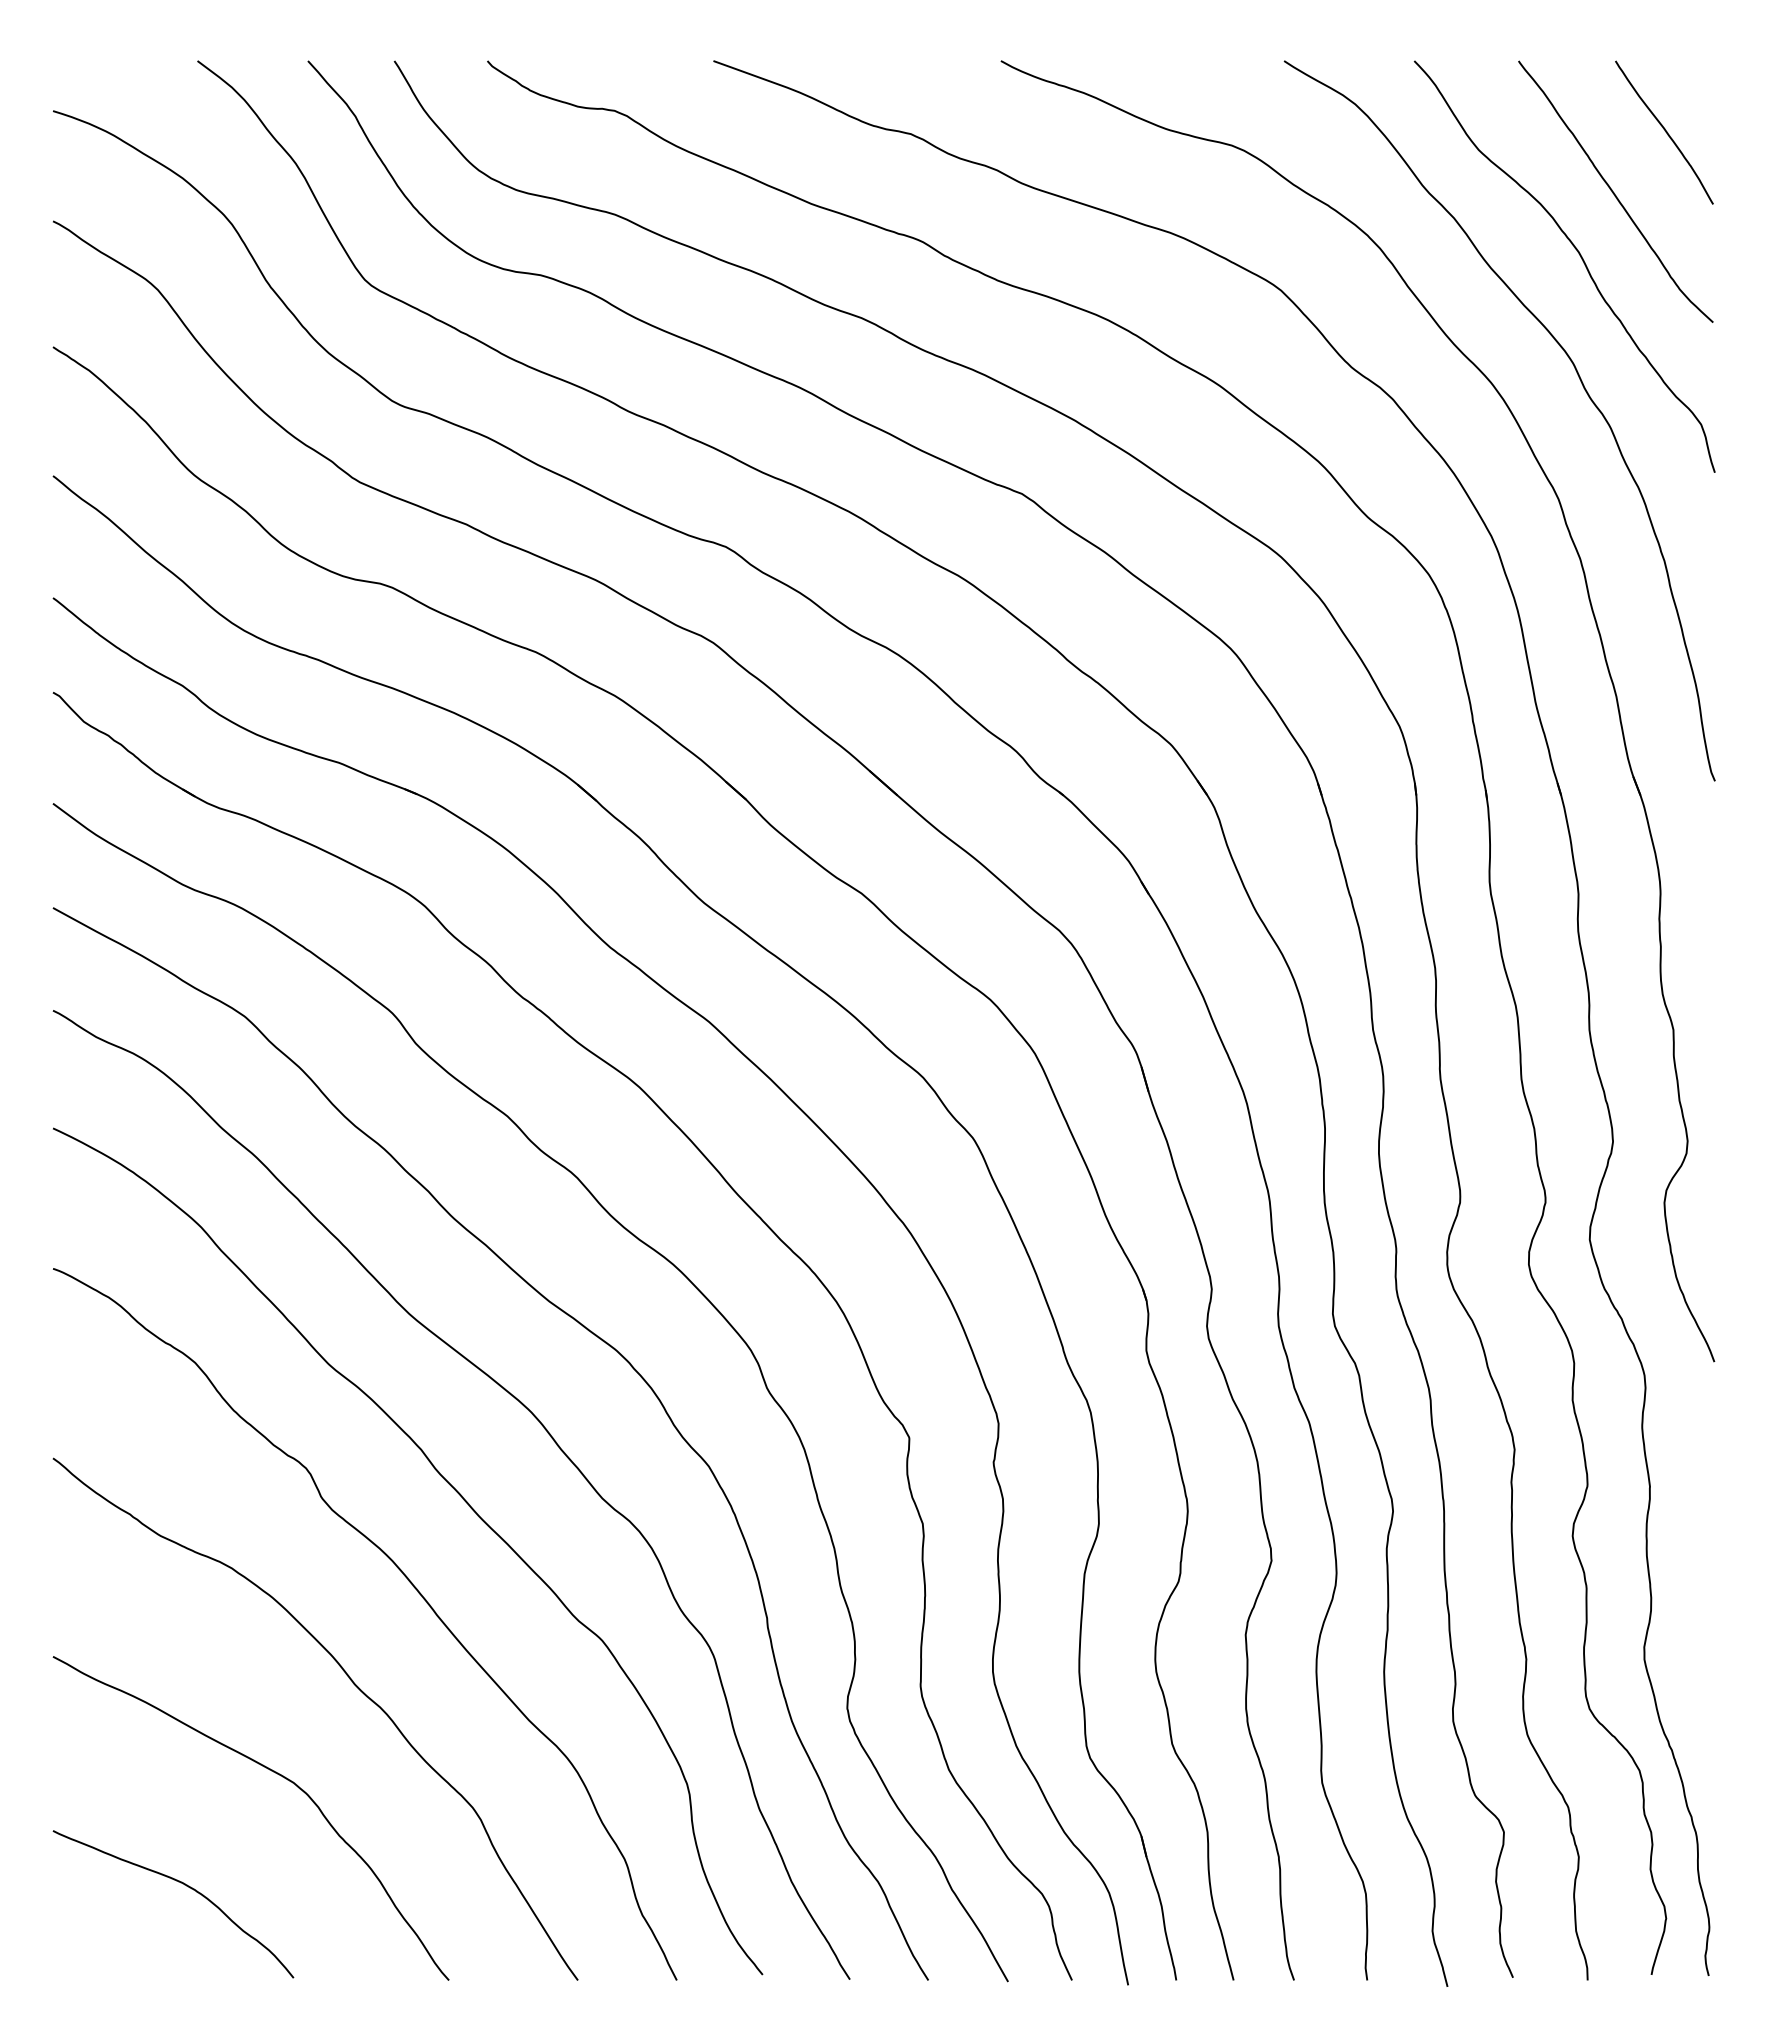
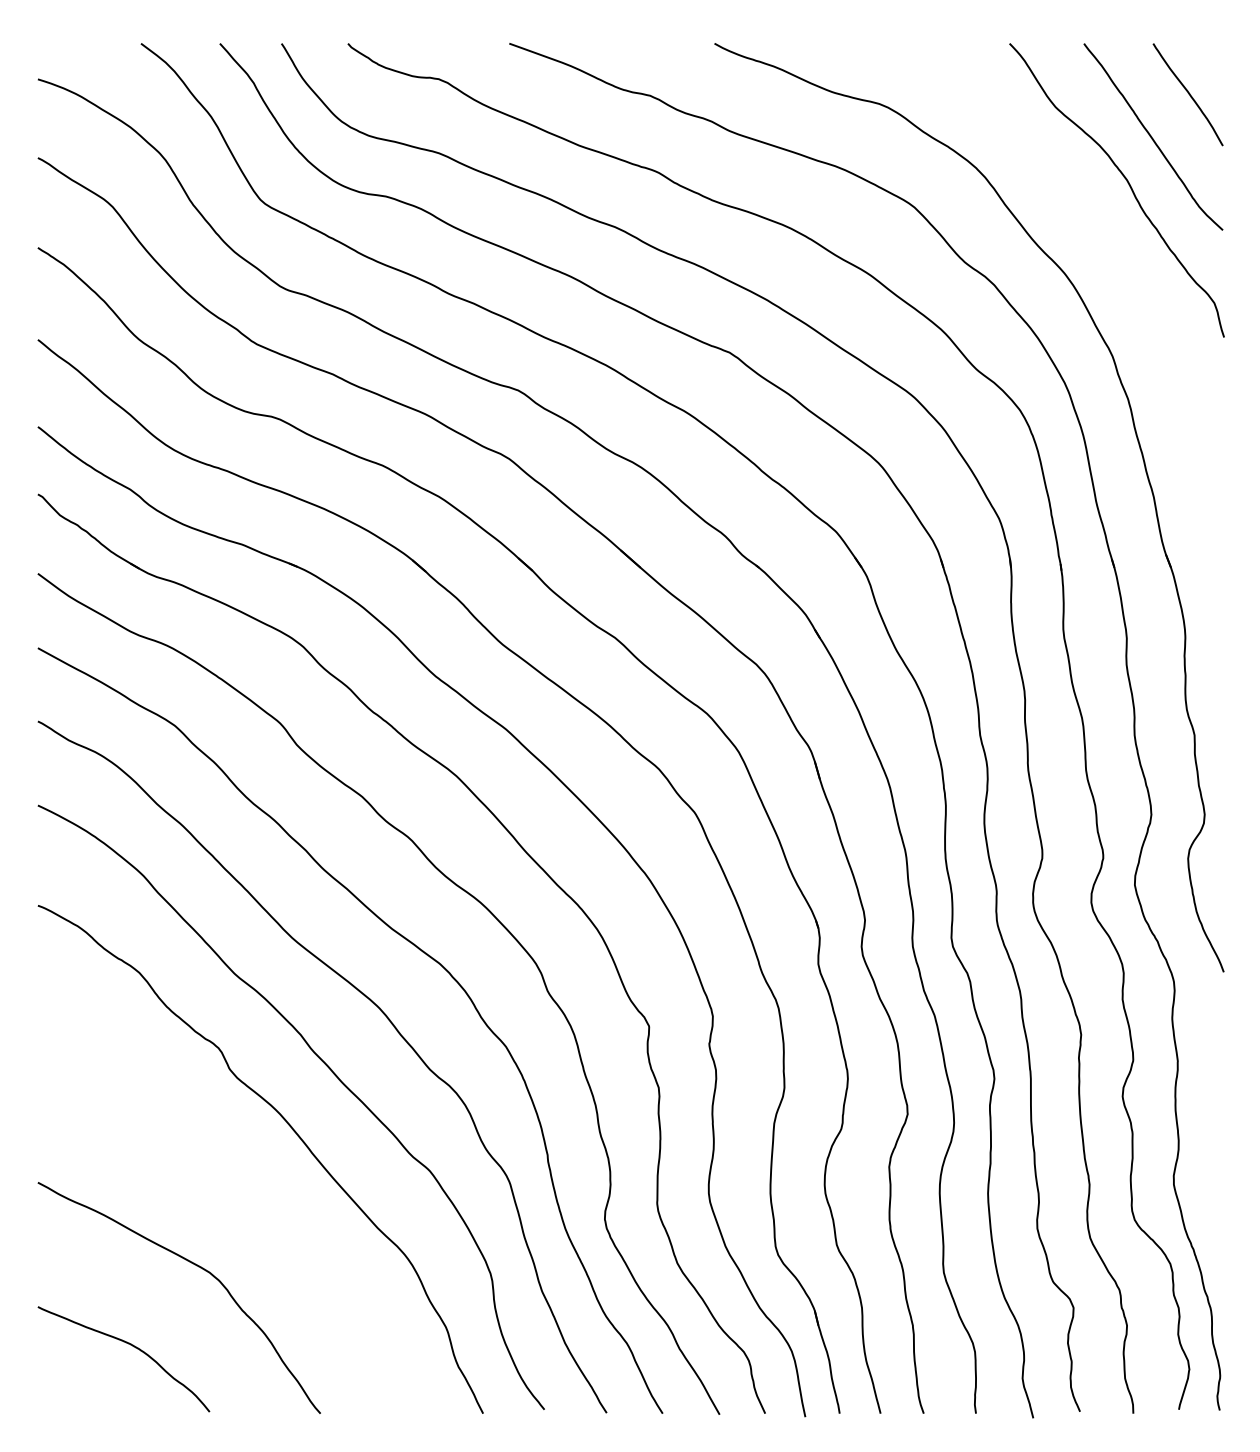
curve: (1581, 384) -> (1128, 274), removed
curve: (352, 1683) -> (251, 1201), removed

